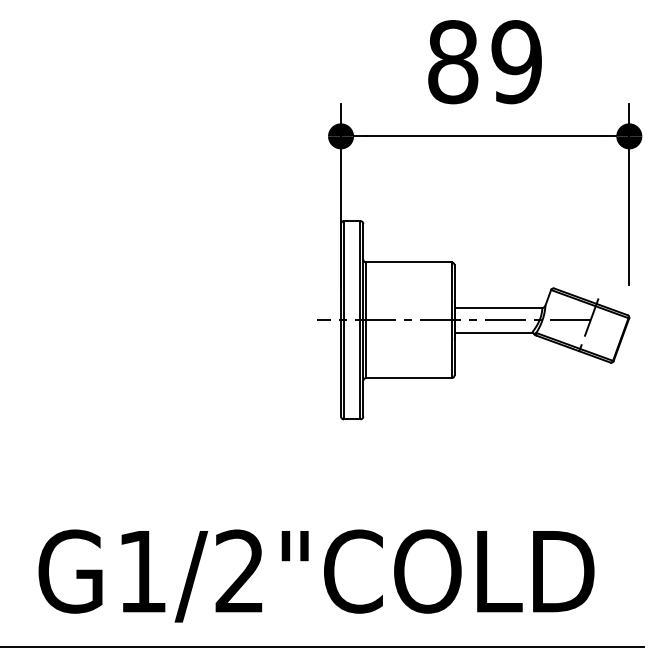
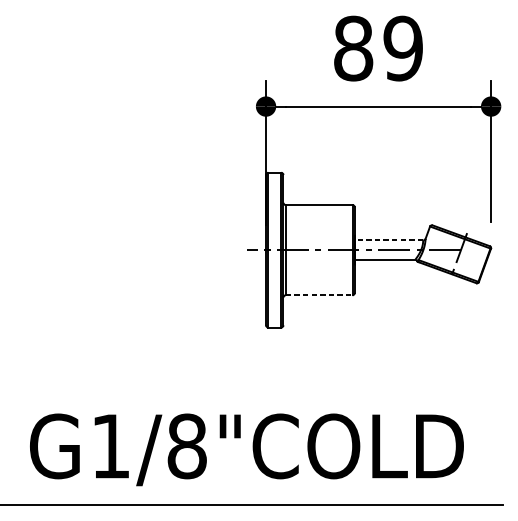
line: (498, 307) -> (389, 240), solid -> dashed
line: (408, 378) -> (318, 295), solid -> dashed
text: (240, 571) -> (187, 446), G1/2"COLD -> G1/8"COLD

